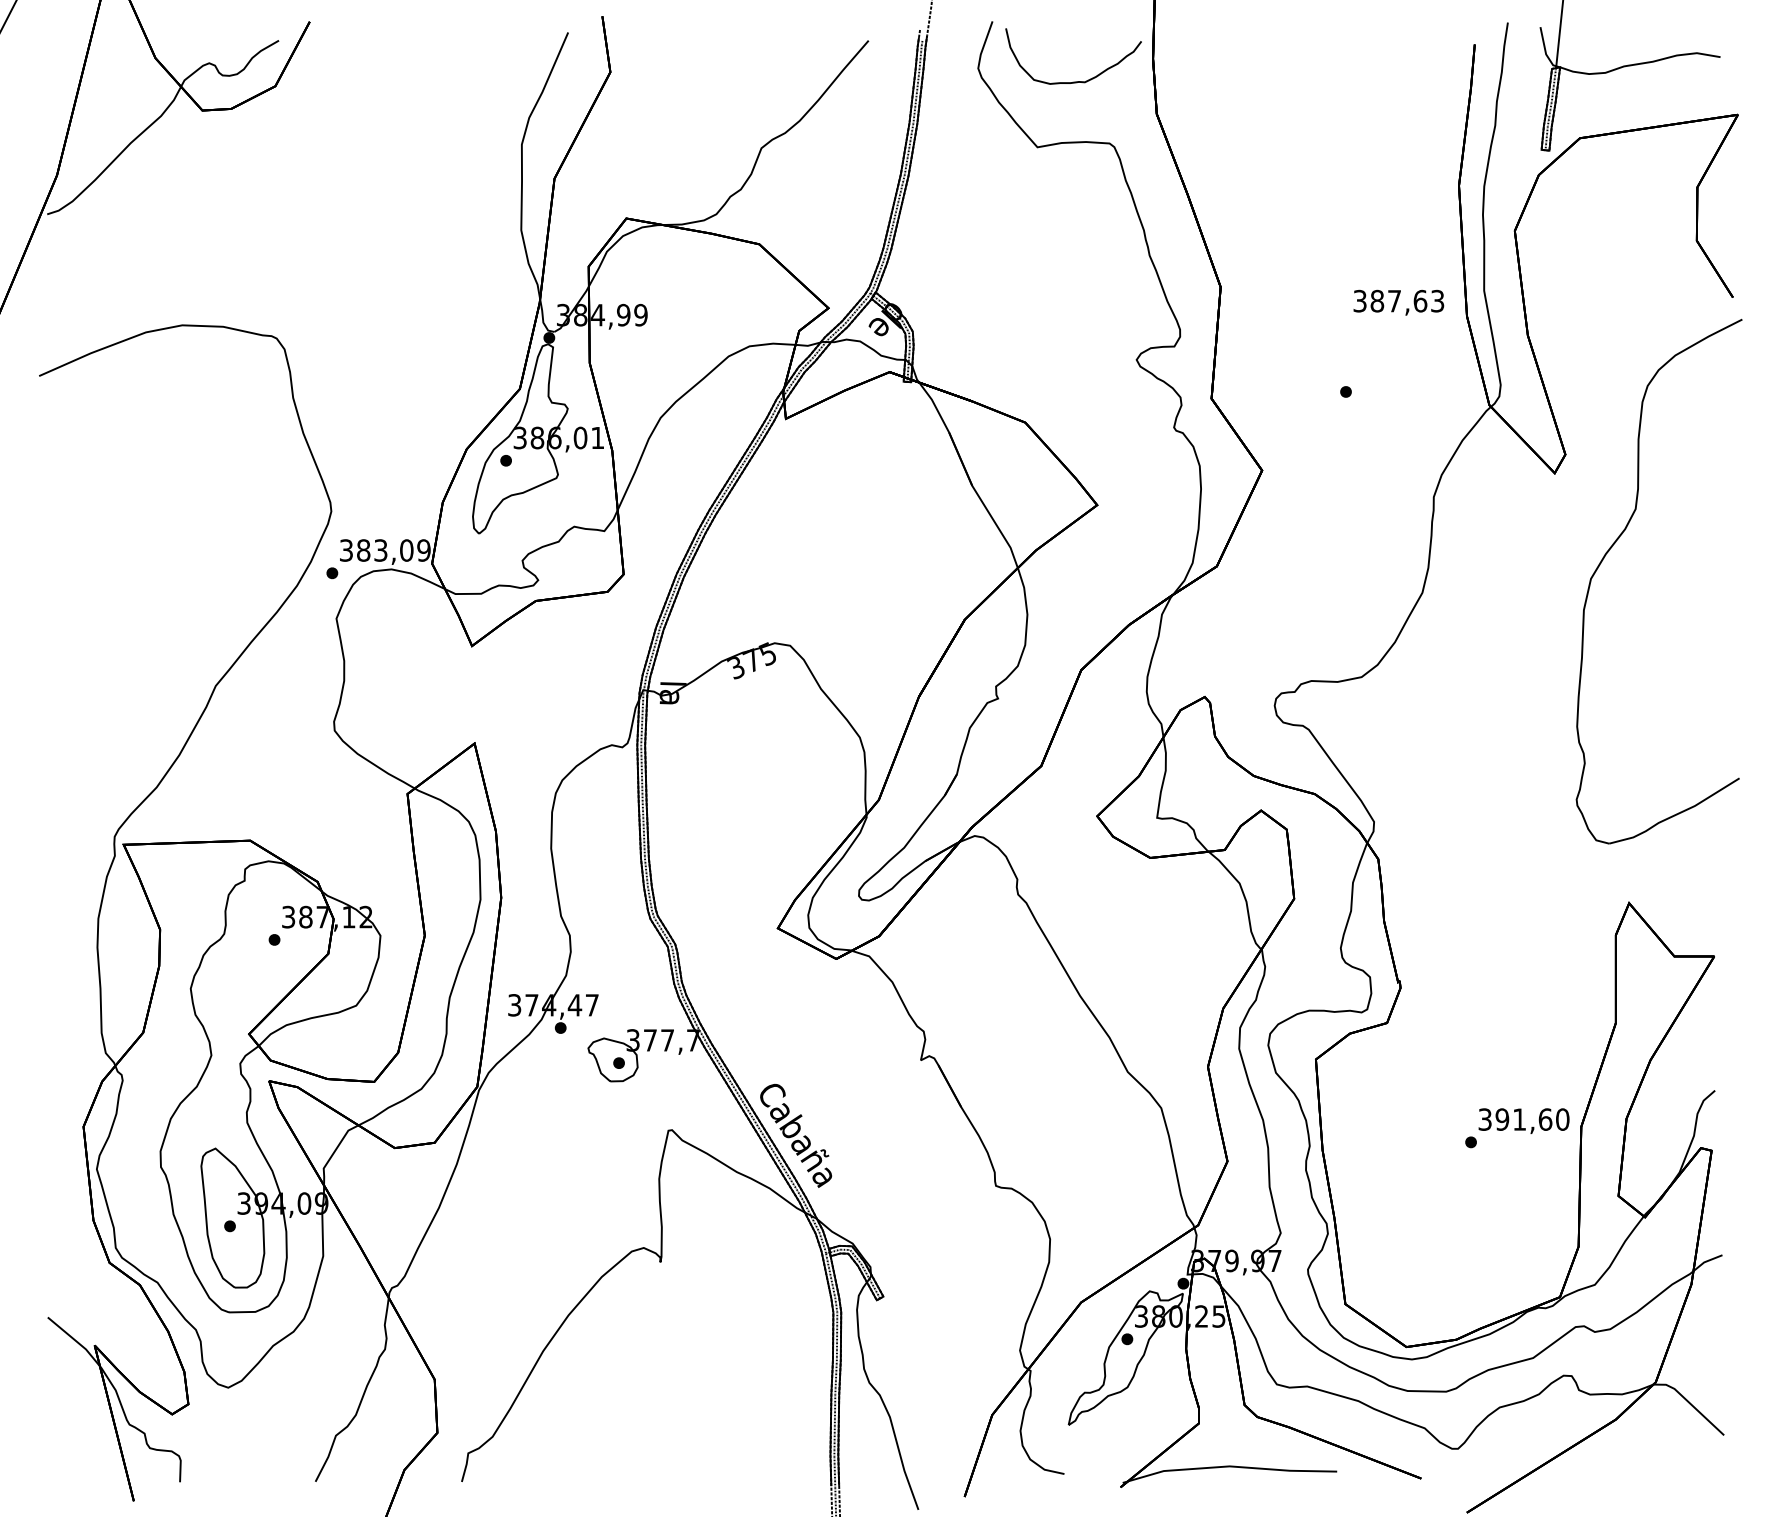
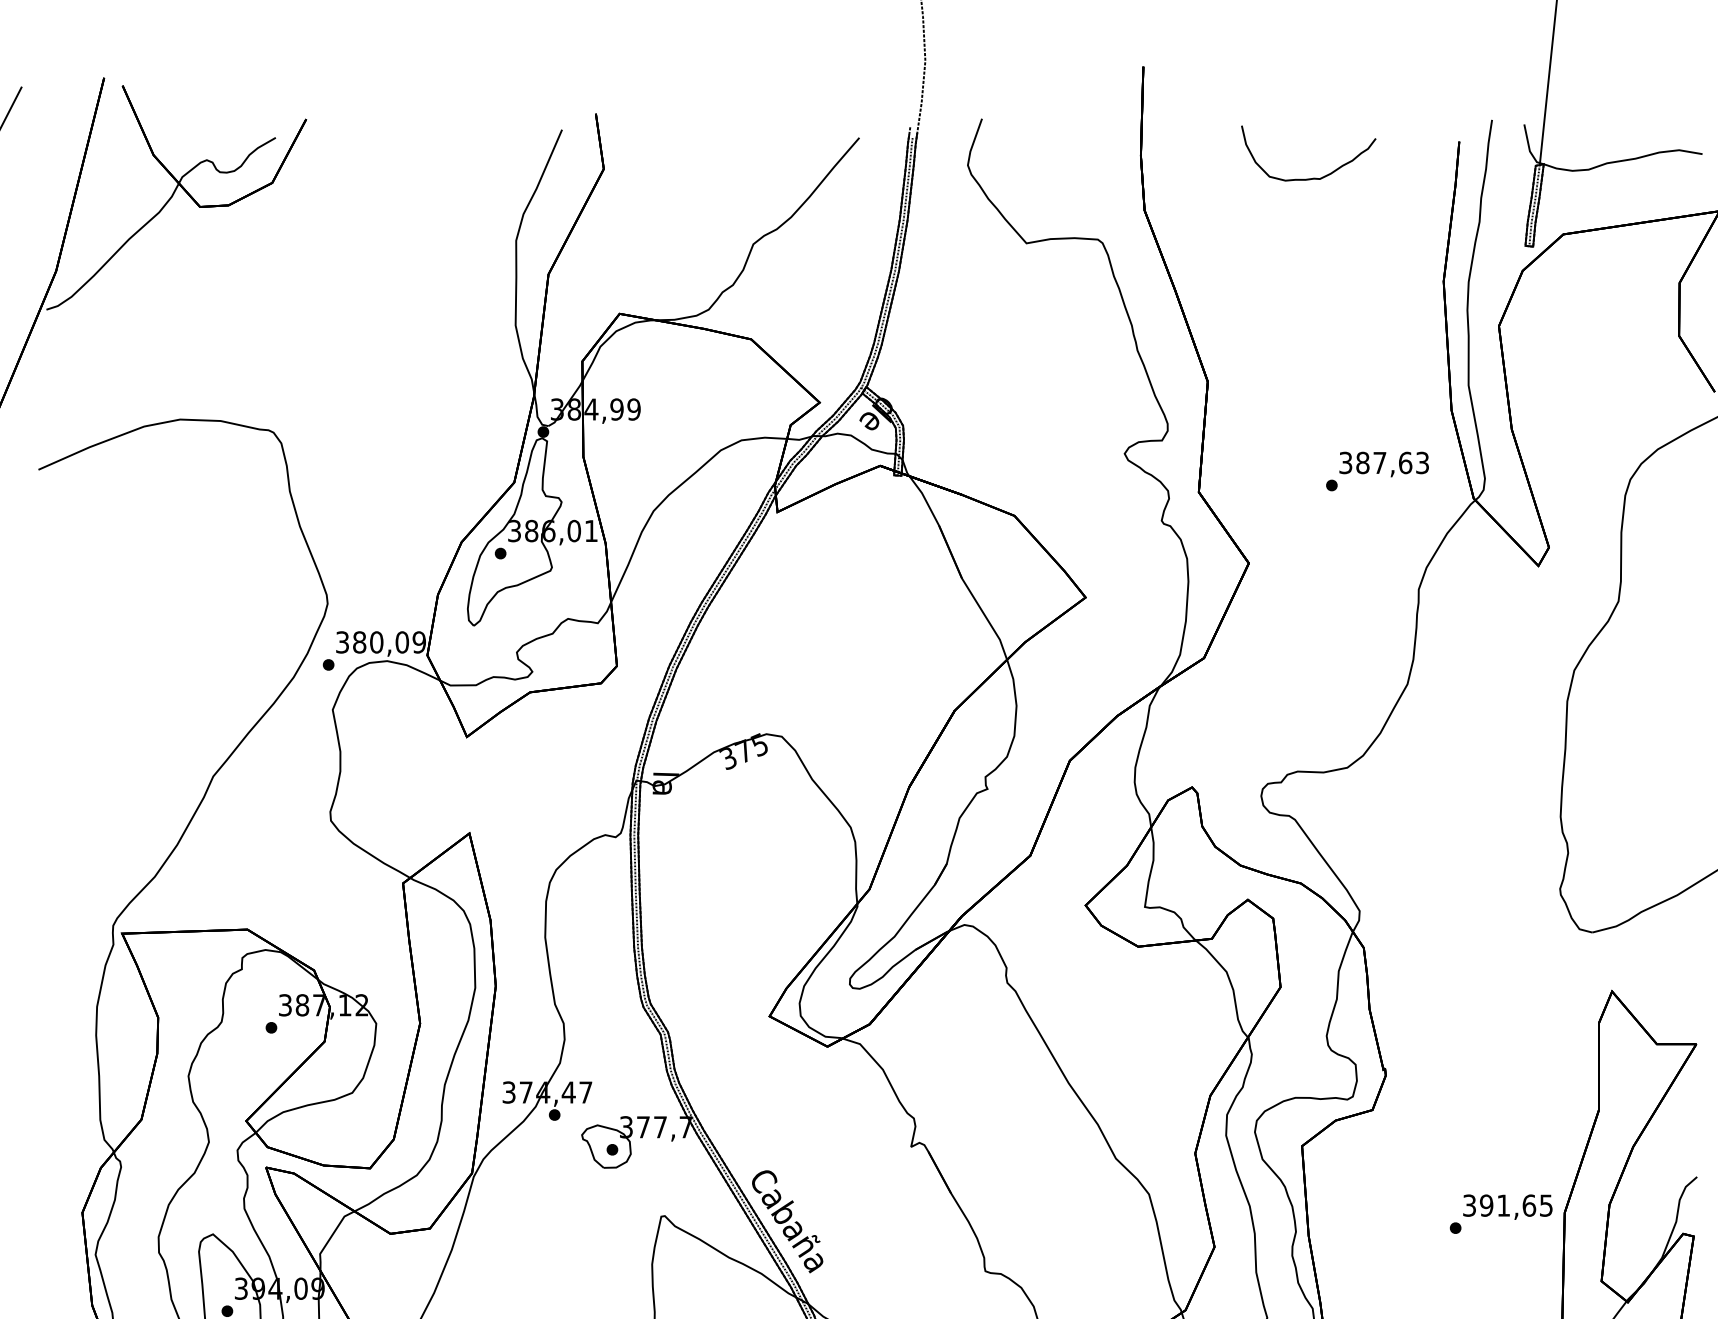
curve: (1073, 81) -> (1308, 178), moved
text: (1398, 302) -> (1383, 464), moved
text: (380, 550) -> (376, 642), 383,09 -> 380,09
text: (1562, 1119) -> (1546, 1205), 391,60 -> 391,65

